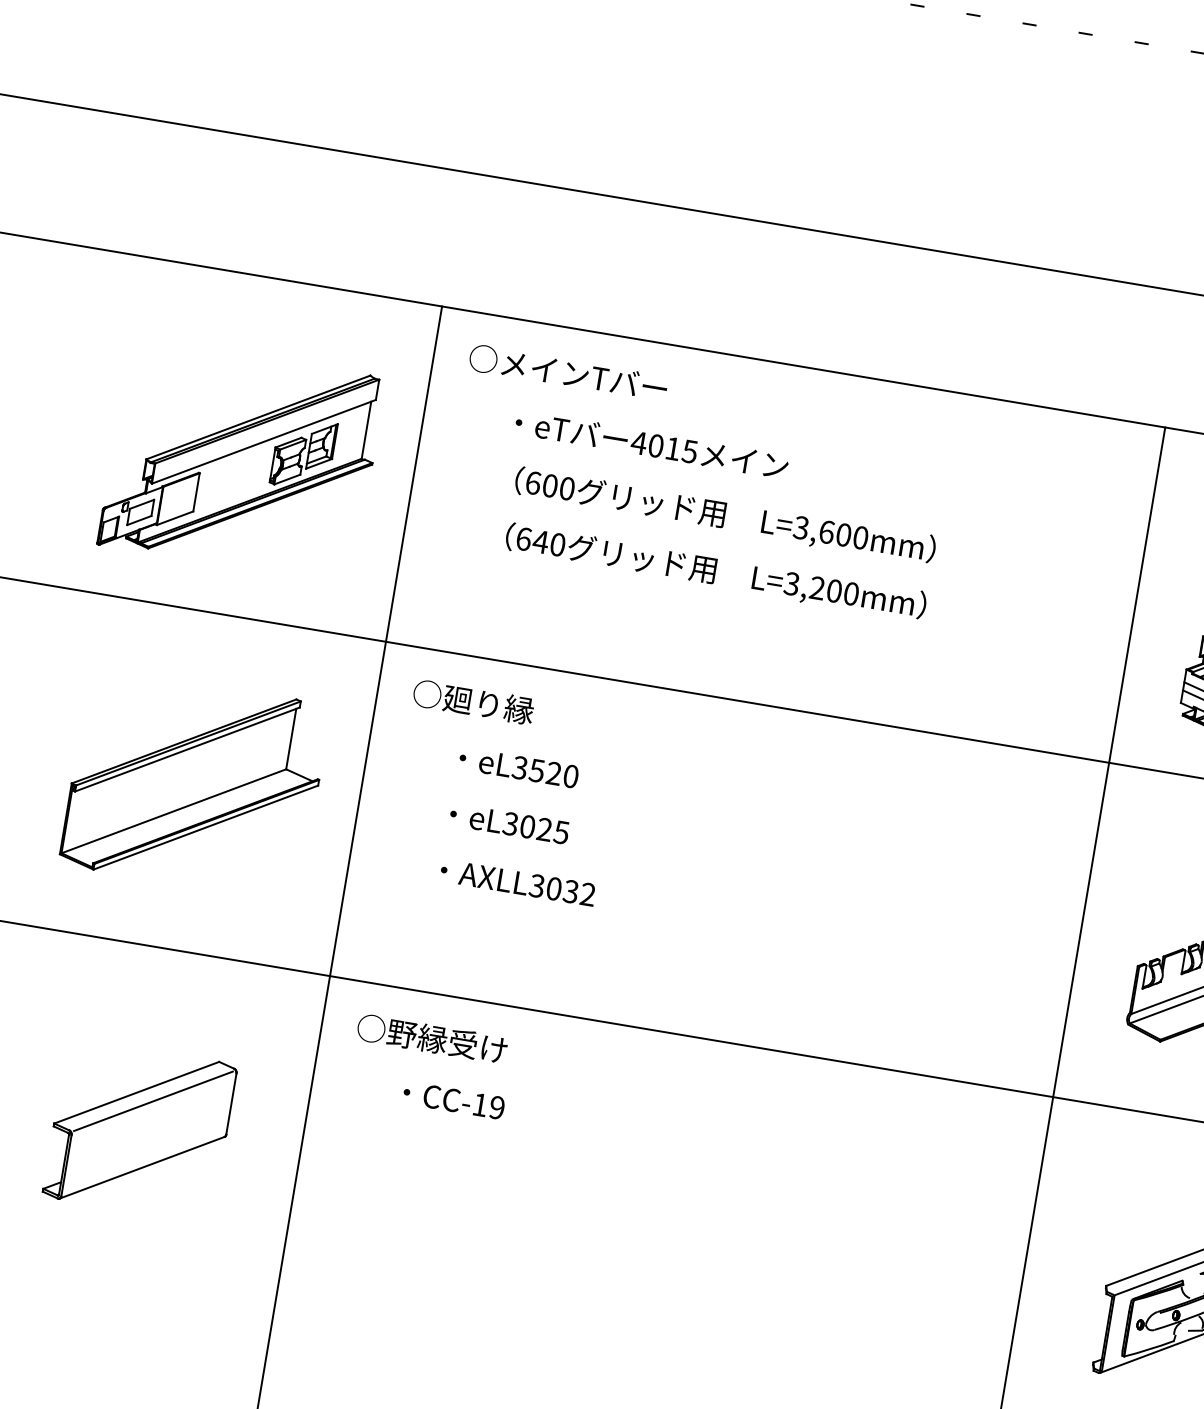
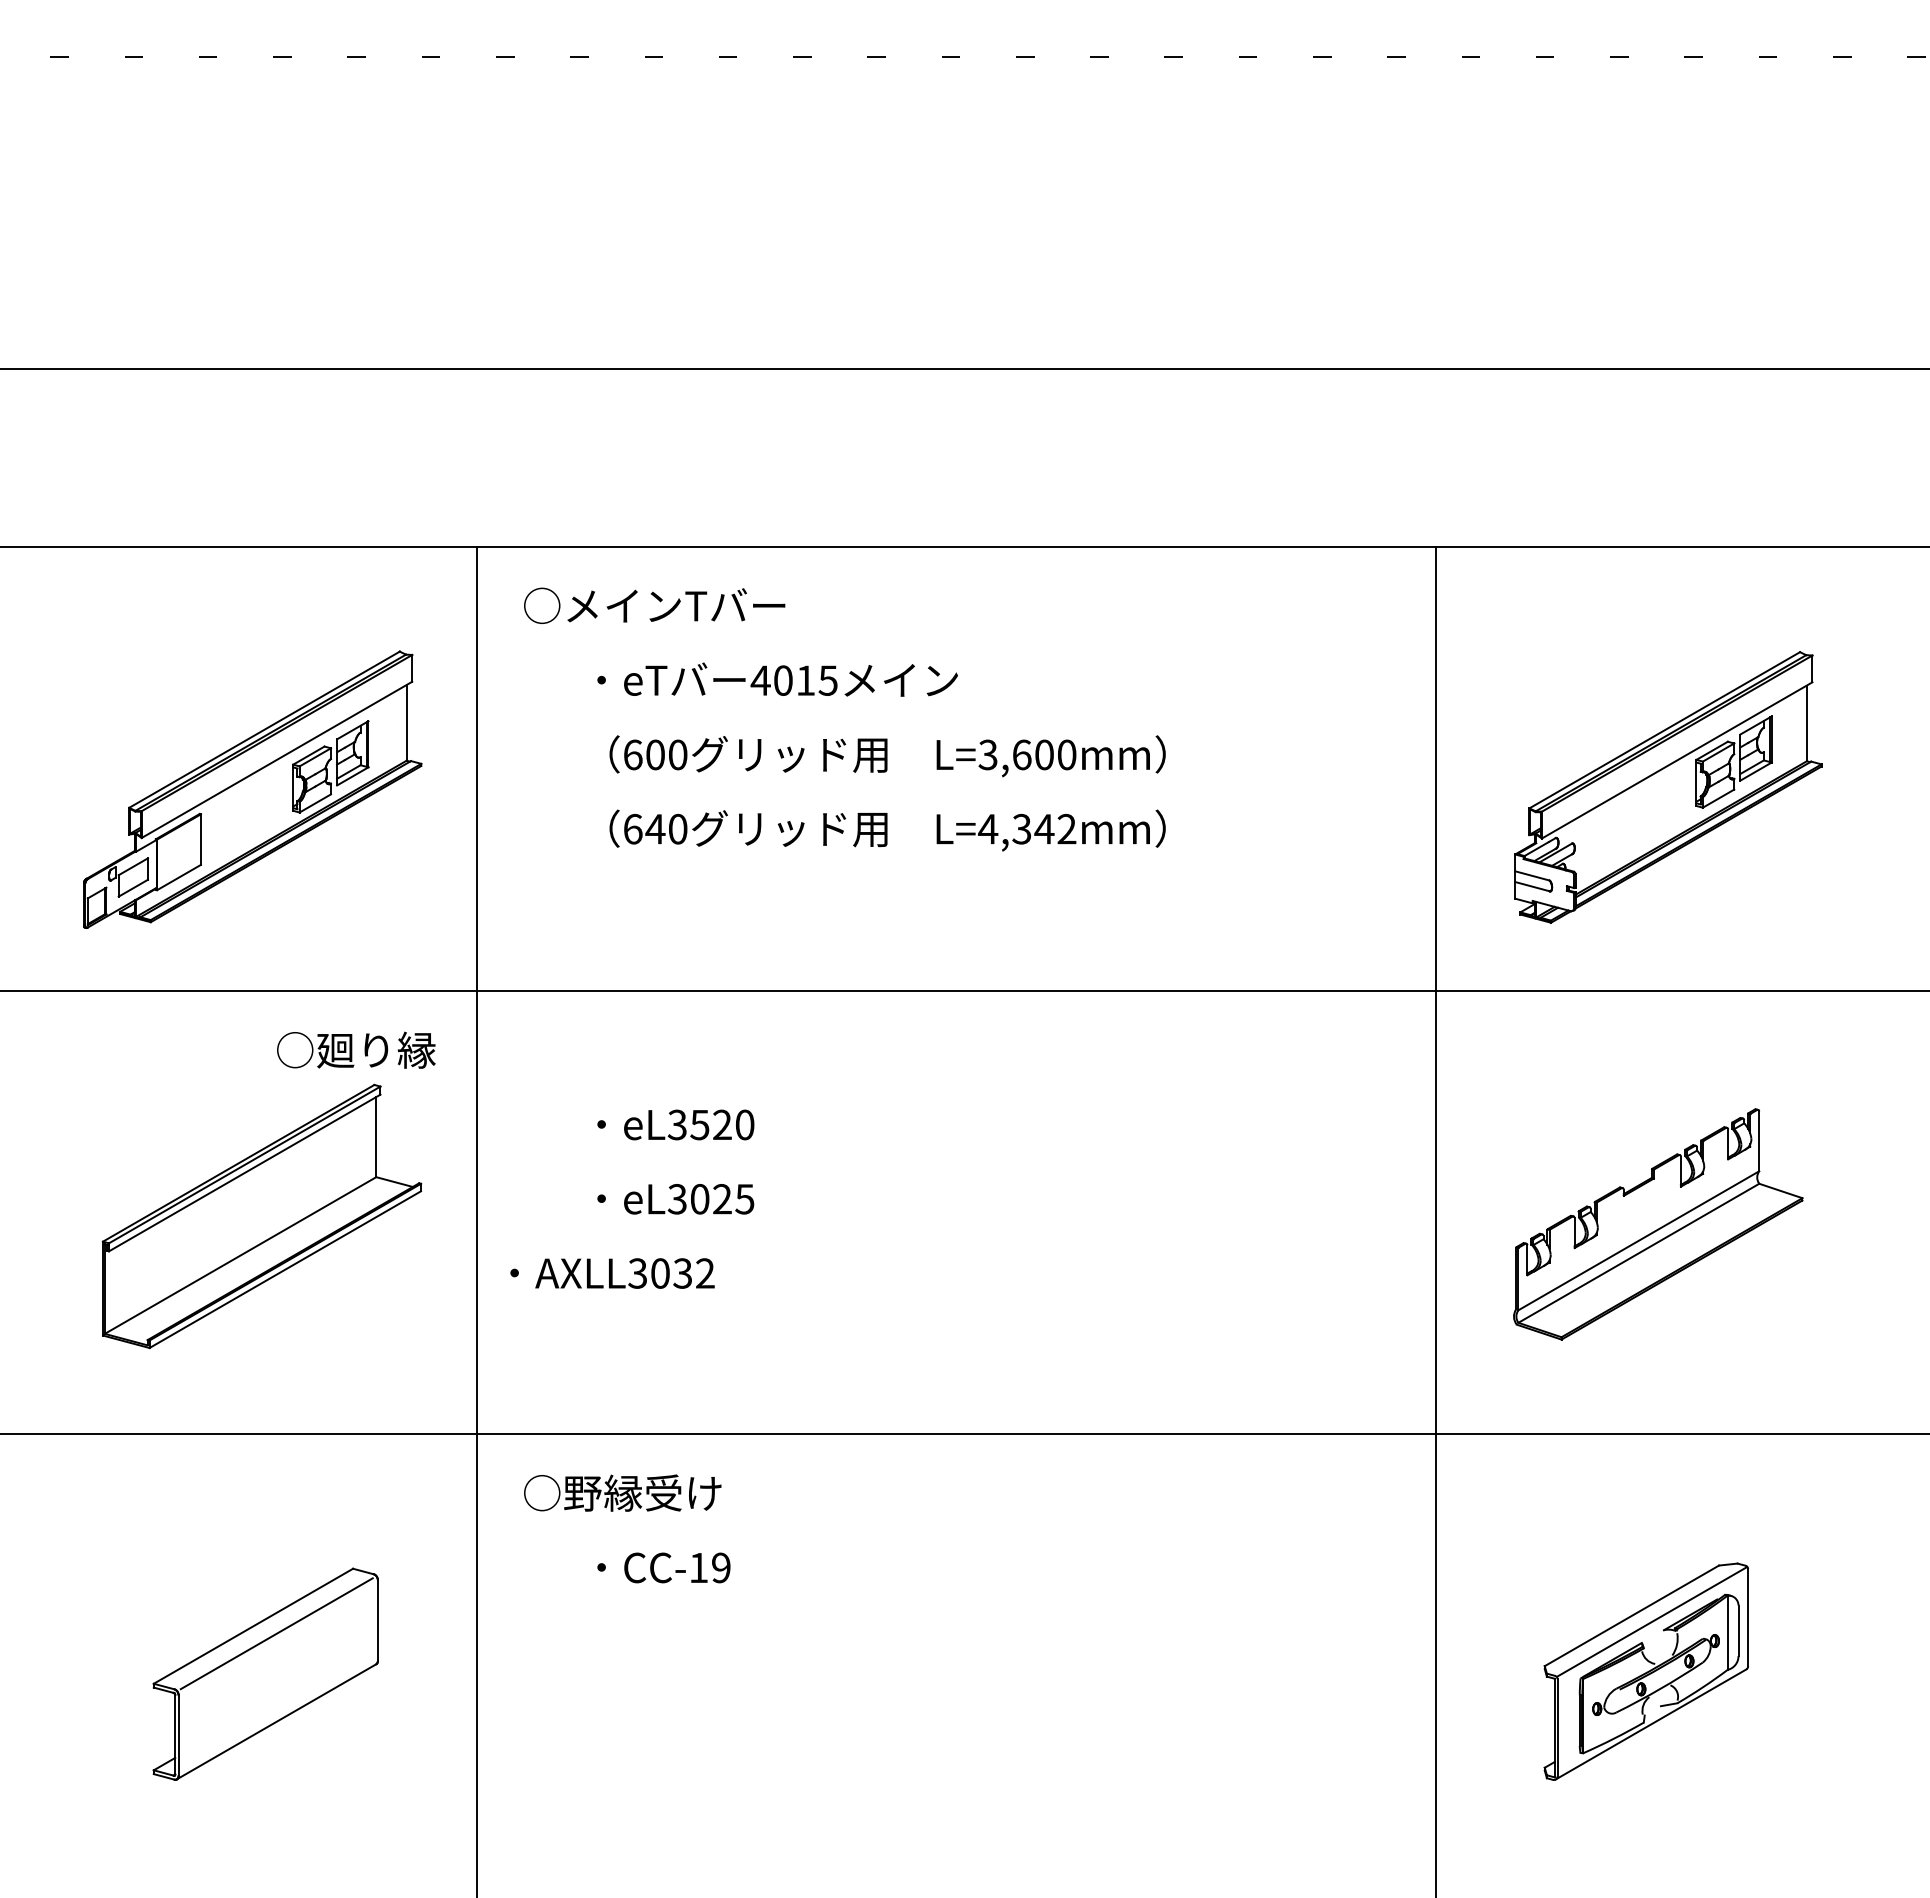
text: (821, 588) -> (1027, 828), L=3,200mm -> L=4,342mm
text: (473, 701) -> (356, 1049), moved
text: (517, 882) -> (612, 1273), moved

